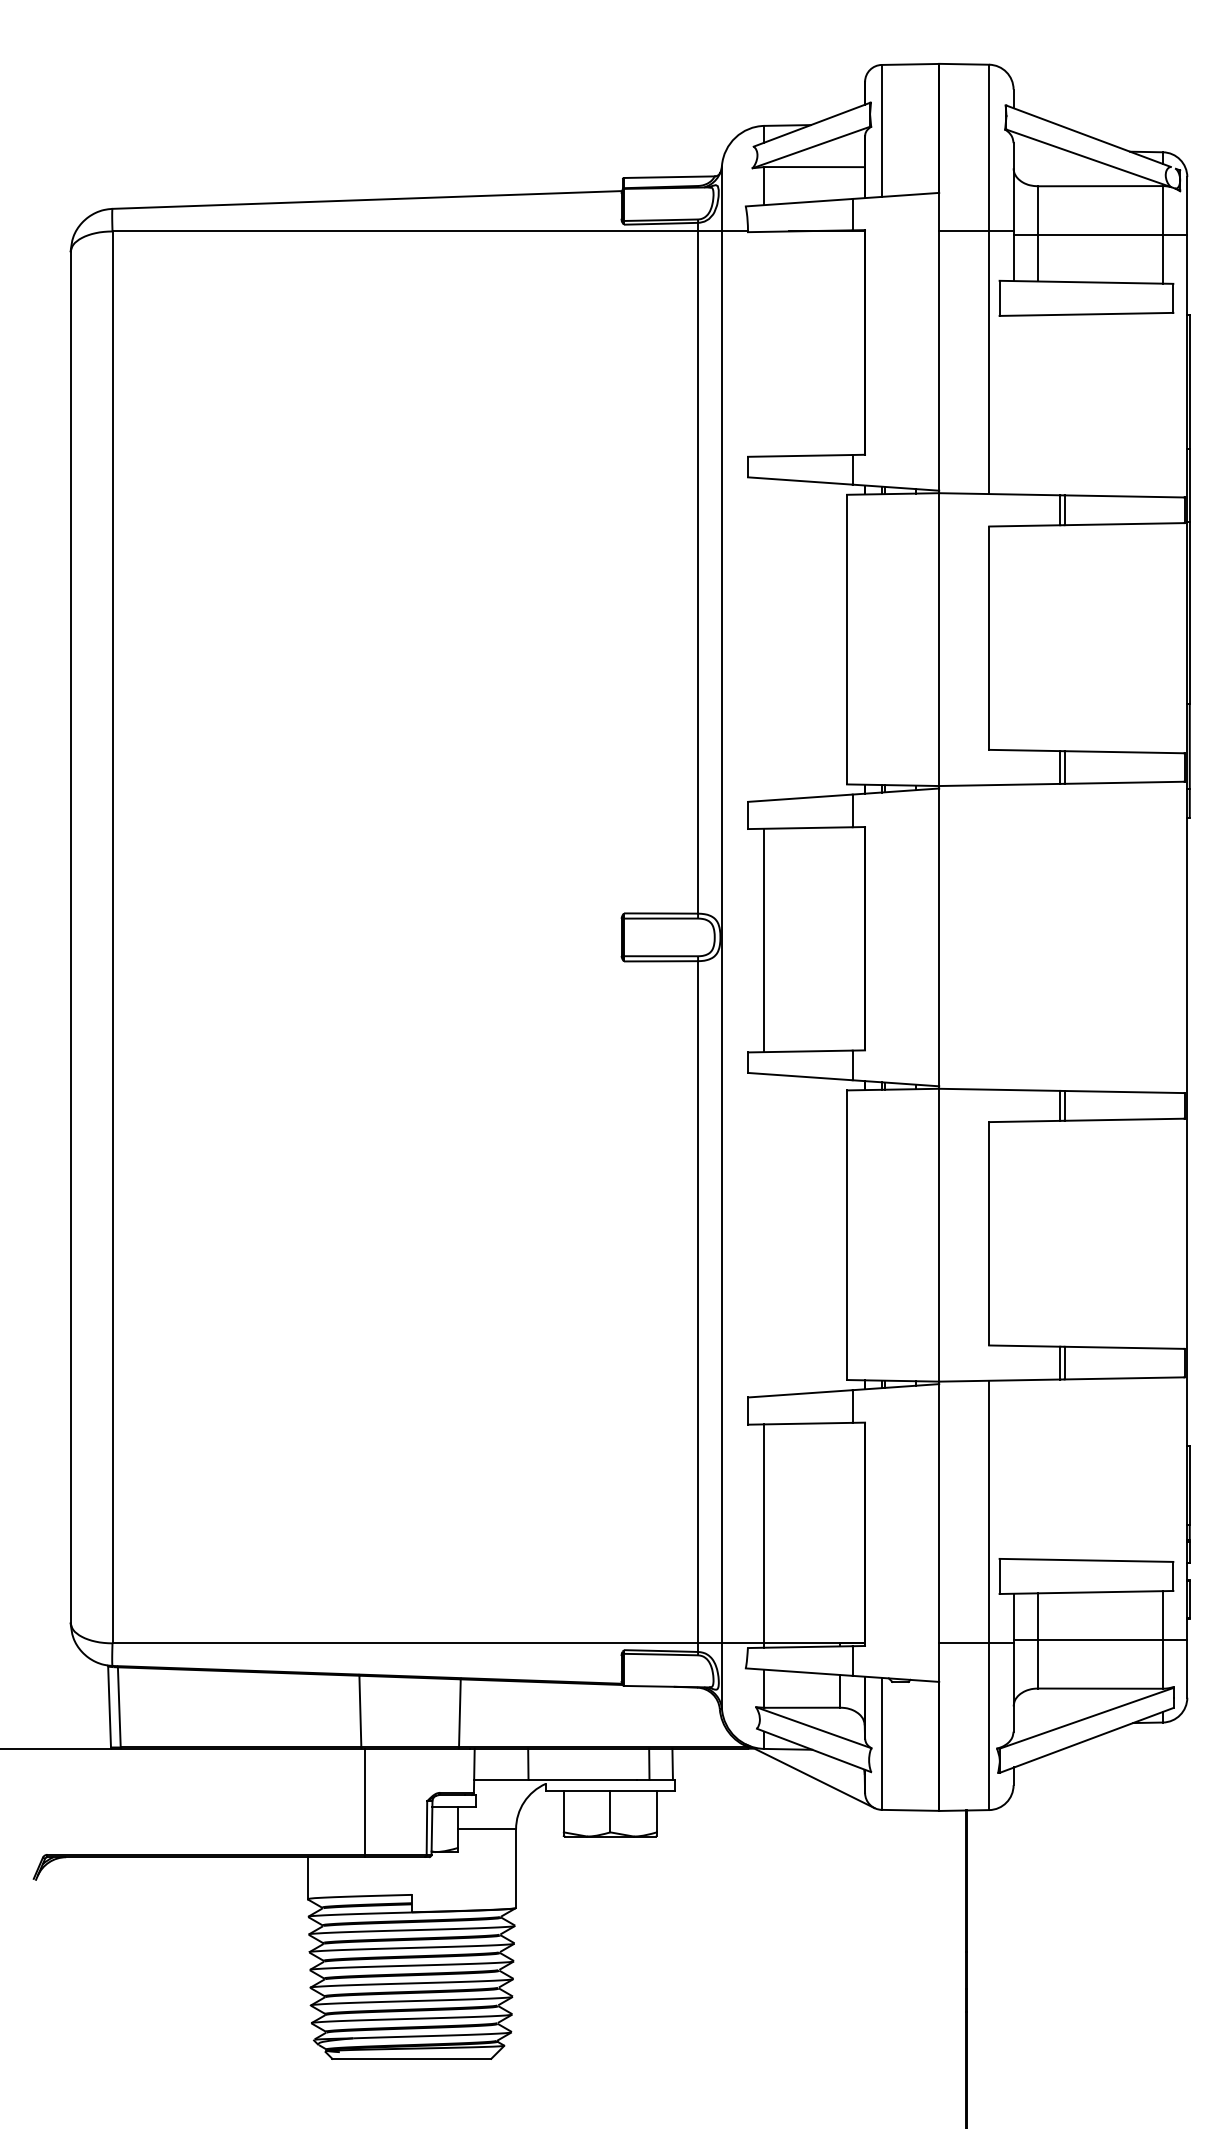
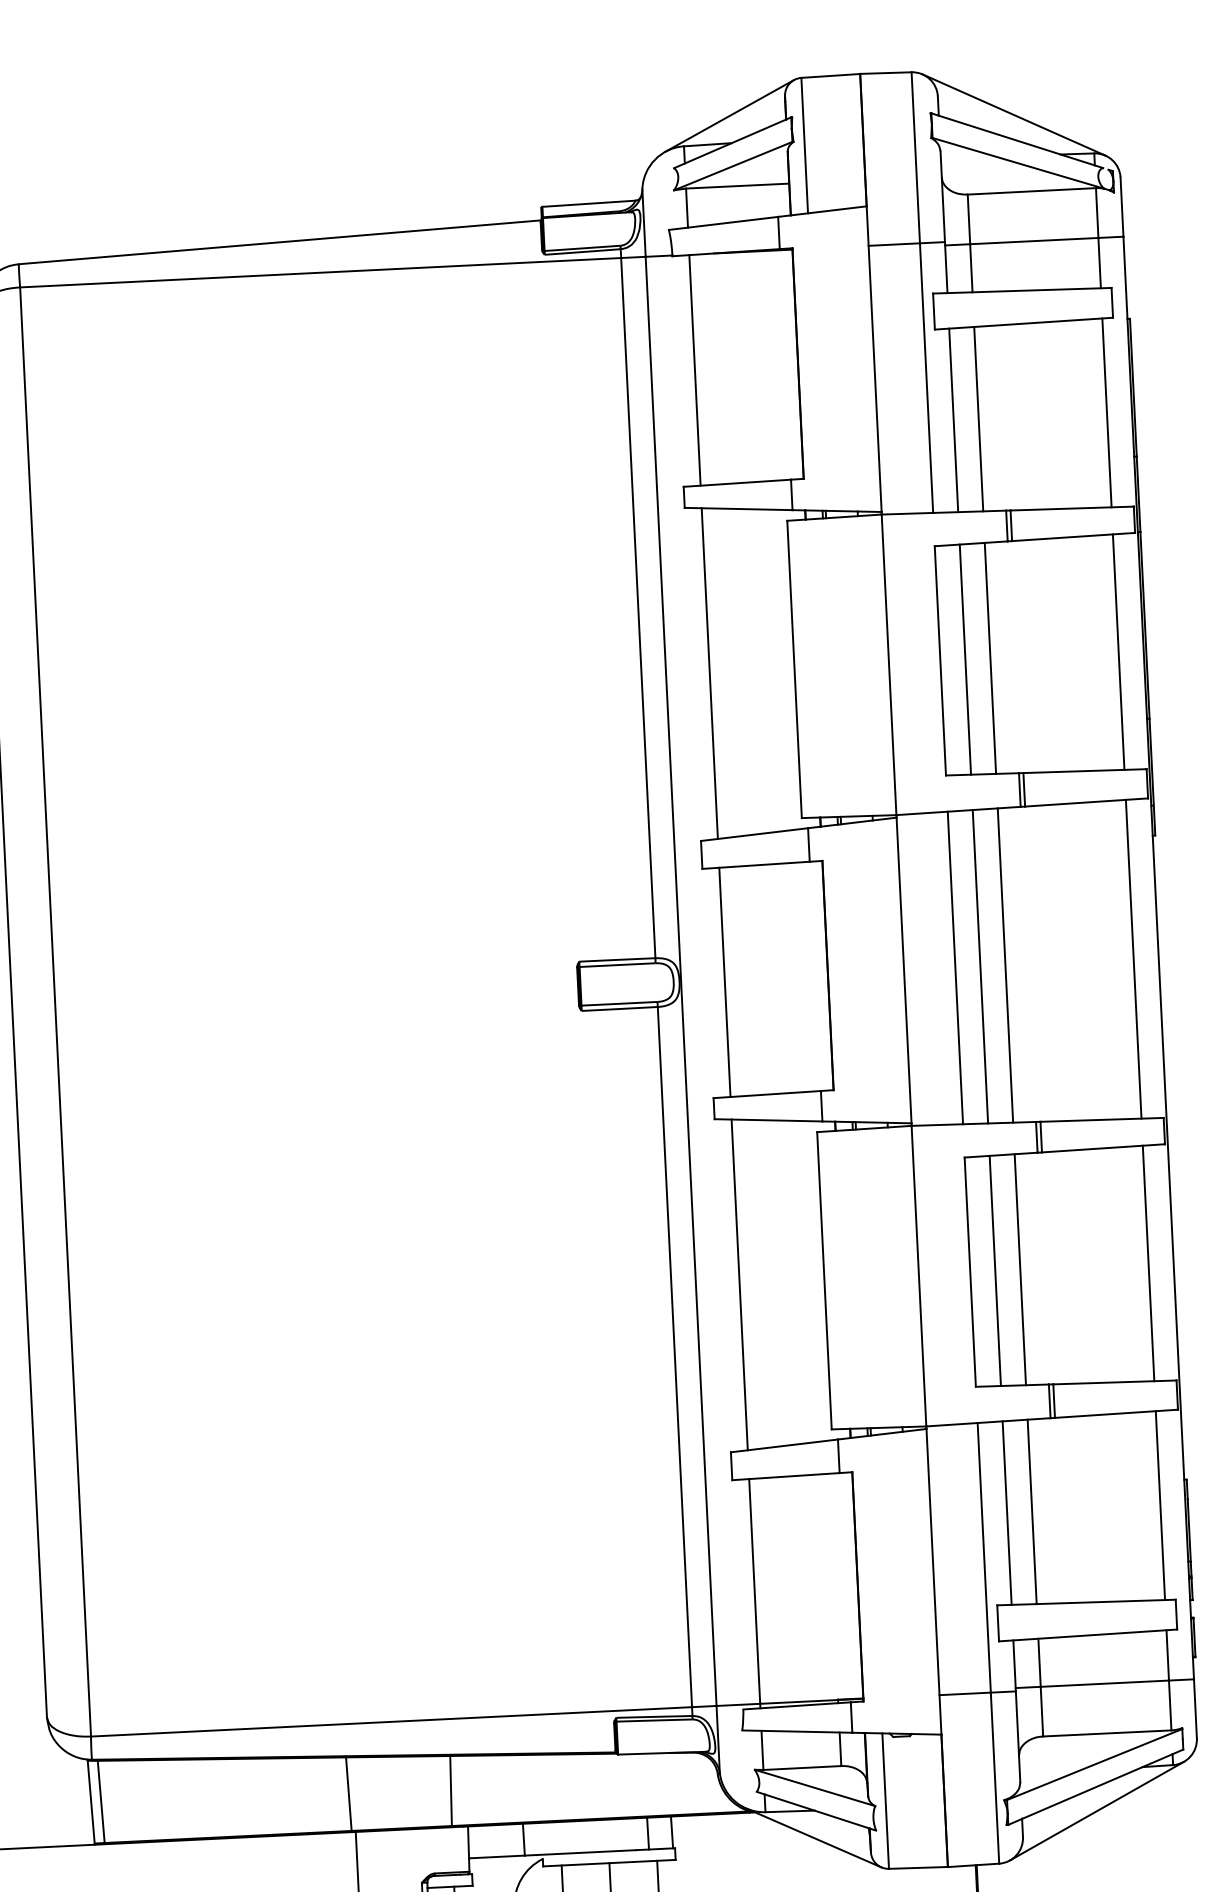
line: (809, 98) -> (728, 115), added
line: (1086, 110) -> (1013, 114), added
line: (764, 343) -> (694, 369), added
line: (1013, 404) -> (953, 419), added
line: (1037, 404) -> (978, 418), added
line: (1162, 405) -> (1106, 413), added
line: (1037, 637) -> (989, 657), added
line: (1162, 637) -> (1118, 651), added
line: (1013, 638) -> (965, 659), added
line: (764, 639) -> (709, 673), added
line: (989, 937) -> (955, 968), added
line: (1013, 937) -> (980, 966), added
line: (1037, 937) -> (1004, 965), added
line: (1162, 937) -> (1133, 959), added
line: (1013, 1233) -> (995, 1270), added
line: (1037, 1233) -> (1019, 1269), added
line: (1162, 1233) -> (1148, 1263), added
line: (764, 1235) -> (739, 1285), added
line: (1013, 1469) -> (1007, 1512), added
line: (1037, 1469) -> (1031, 1511), added
line: (1162, 1469) -> (1159, 1505), added
line: (1086, 1763) -> (1096, 1810), added

